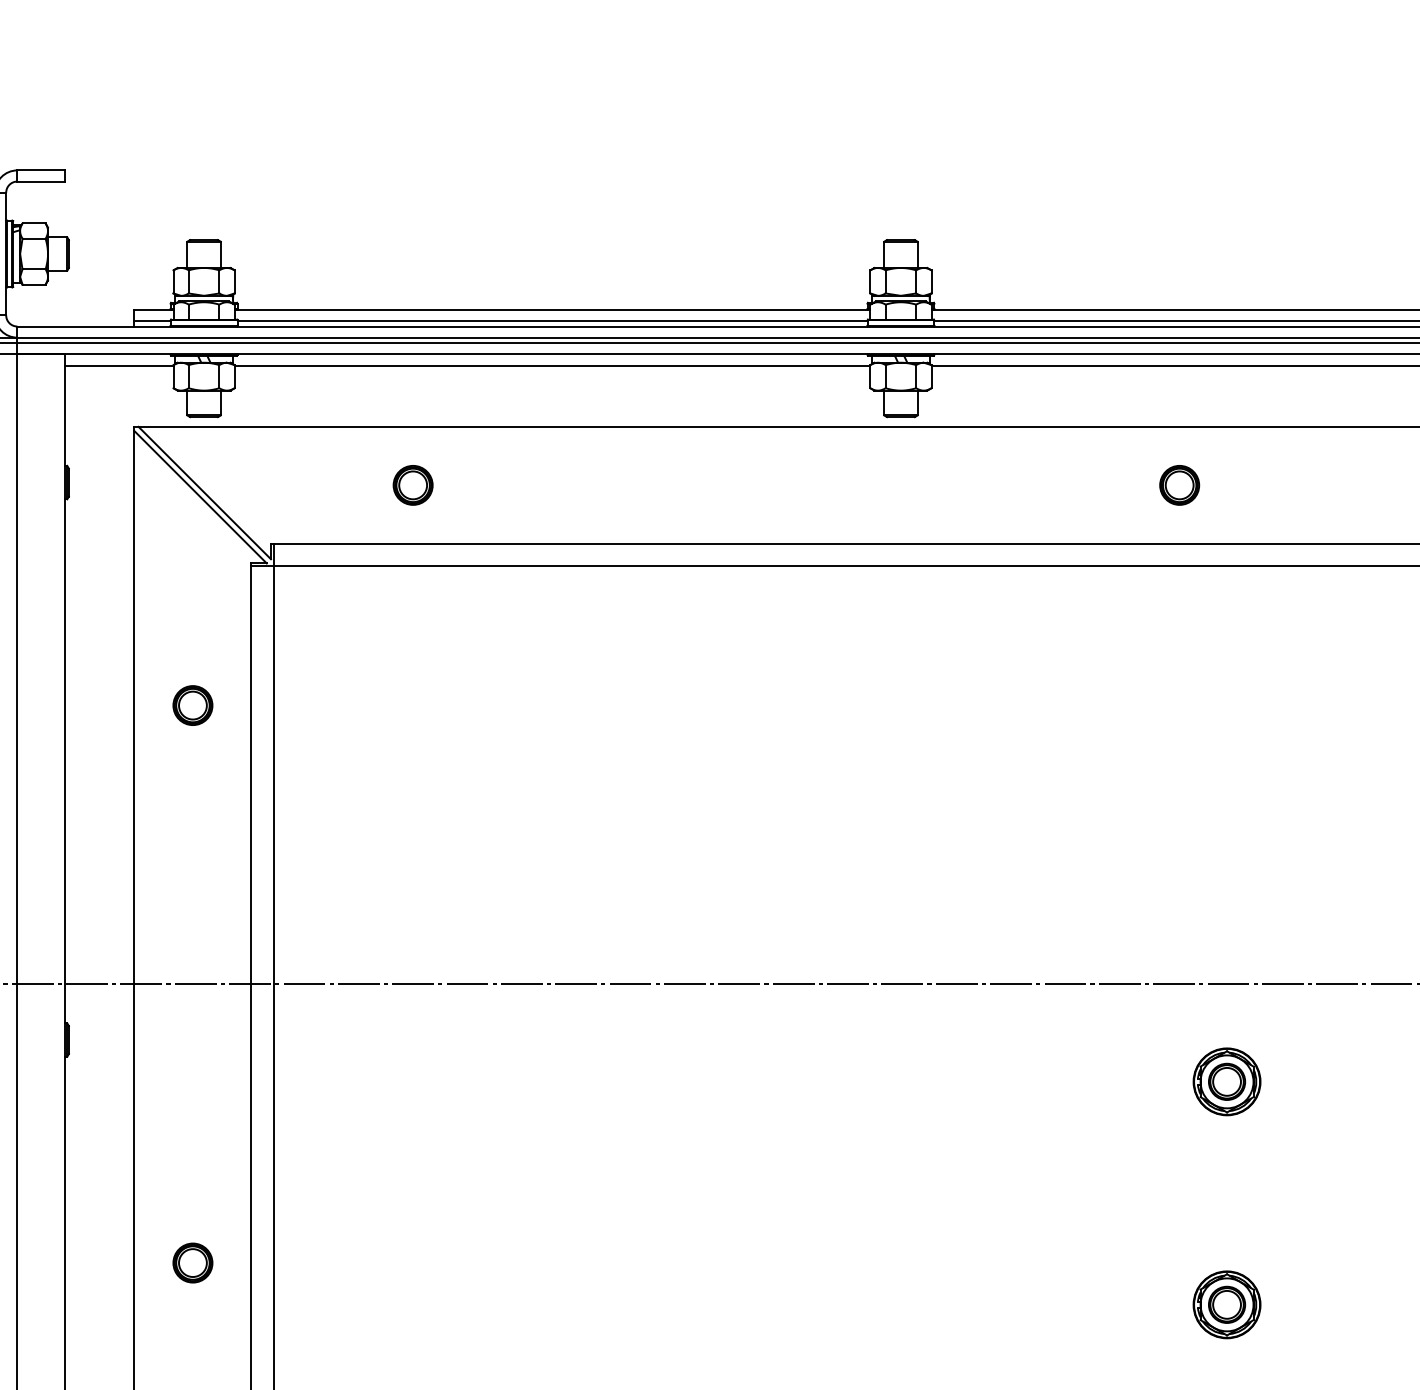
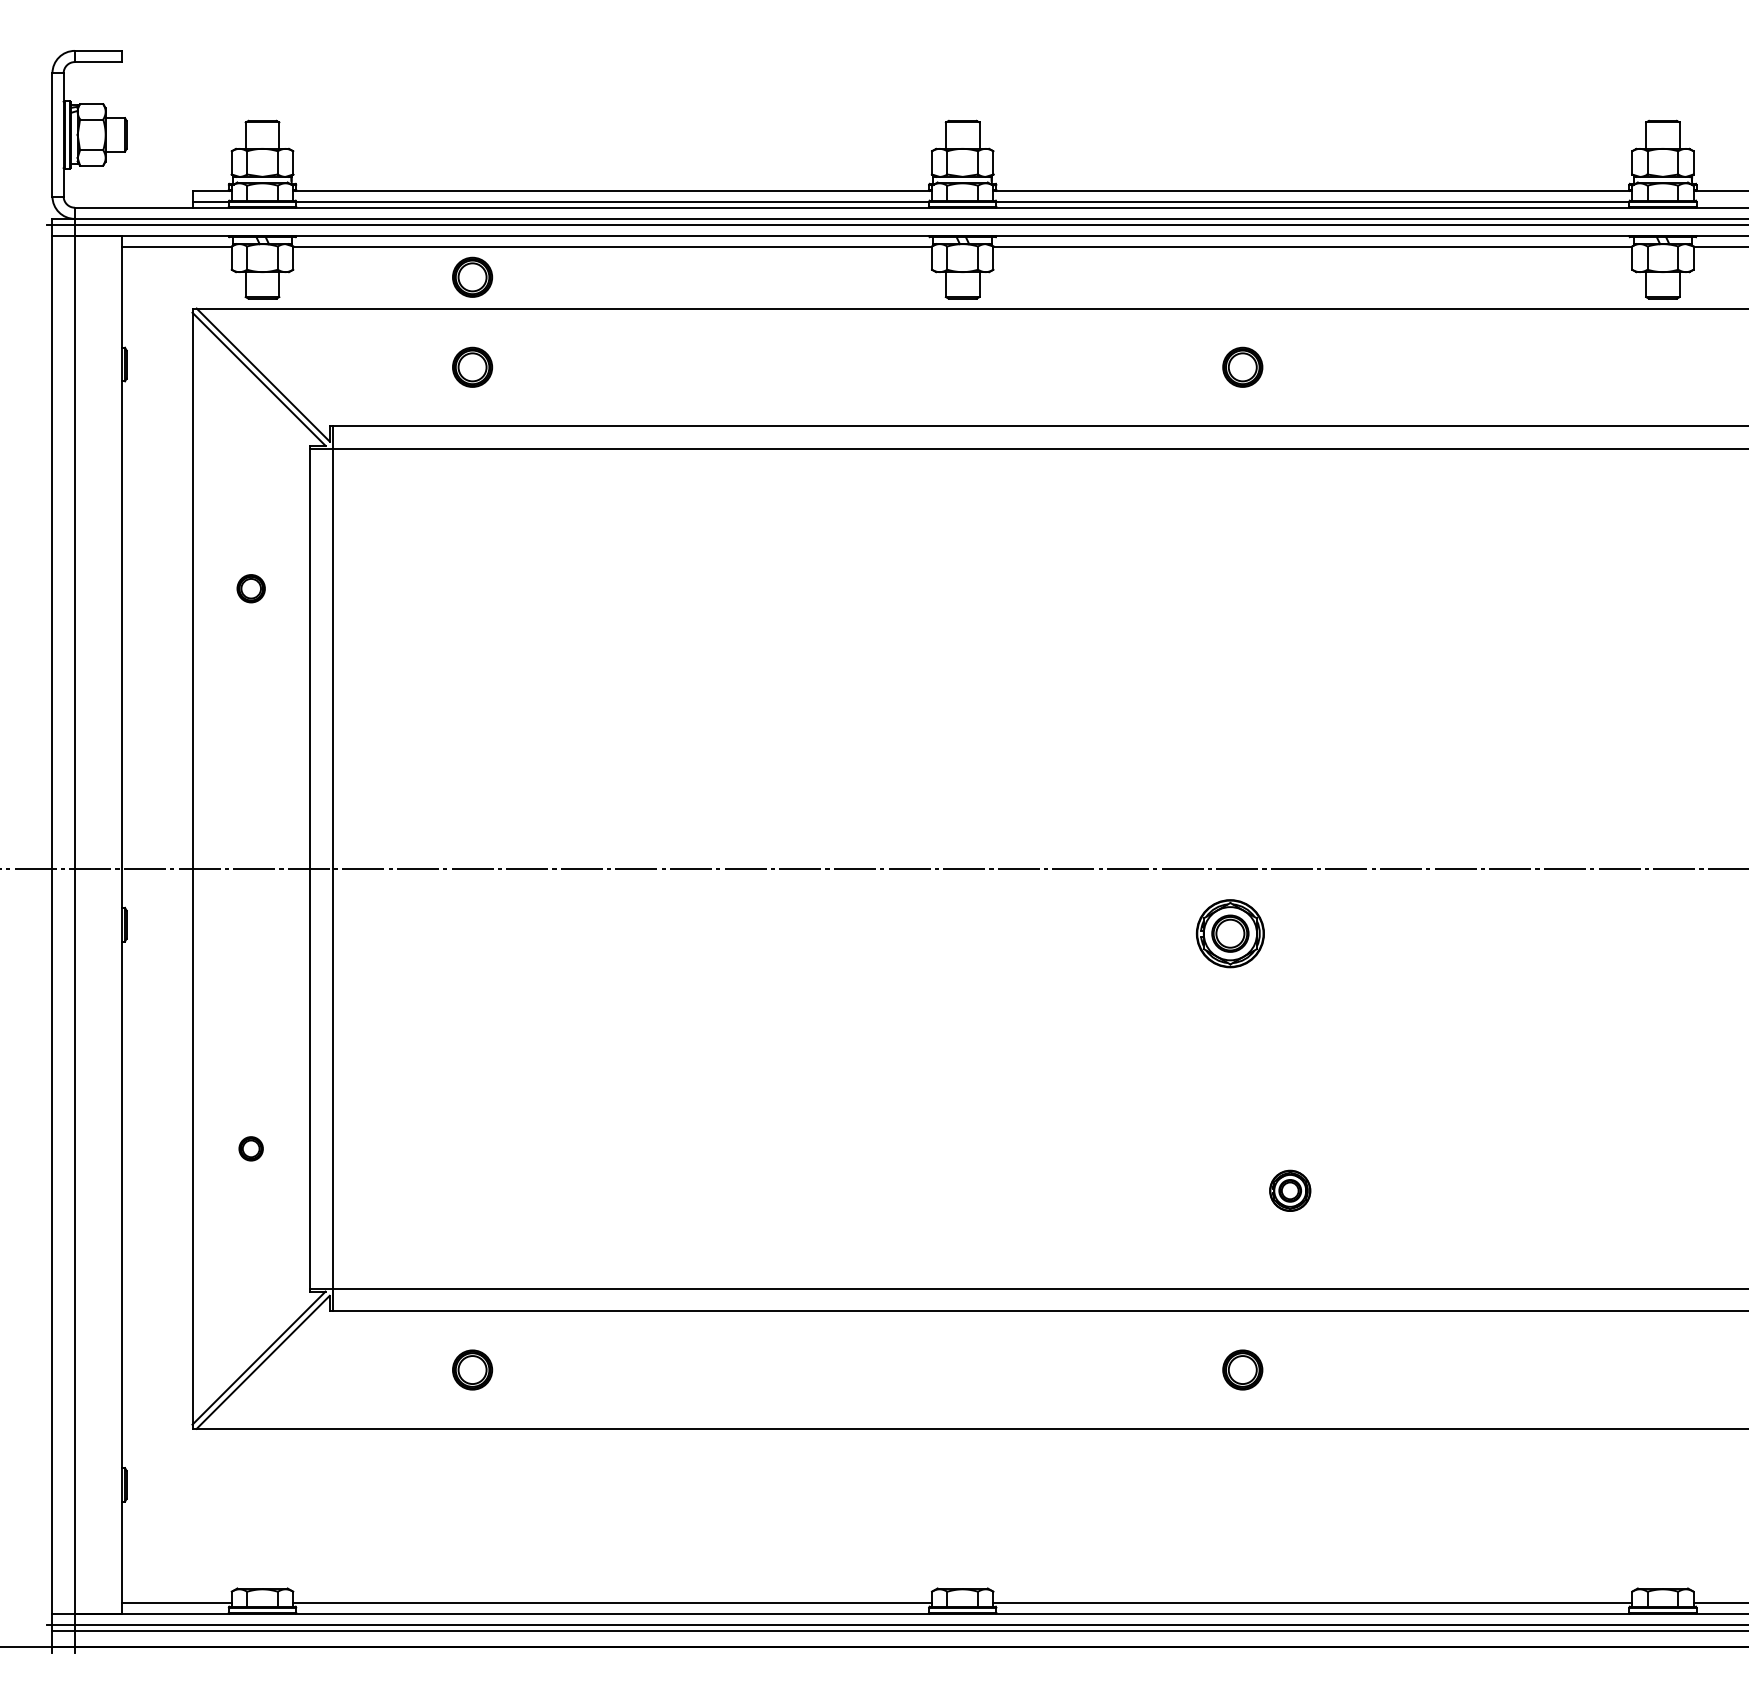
part: (413, 394) -> (472, 276), added
part: (192, 705) -> (250, 588), size x0.7
part: (1226, 1081) -> (1229, 933), moved
part: (192, 1262) -> (250, 1148), size x0.6
part: (1226, 1304) -> (1289, 1190), size x0.6

